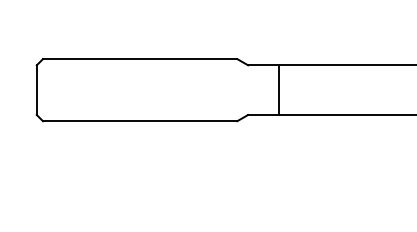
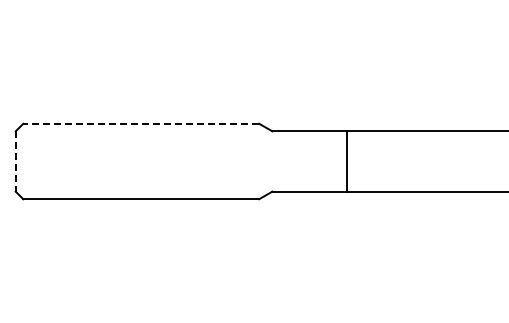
line: (140, 58) -> (141, 123), solid -> dashed
line: (36, 90) -> (15, 161), solid -> dashed
line: (279, 90) -> (347, 161), moved

